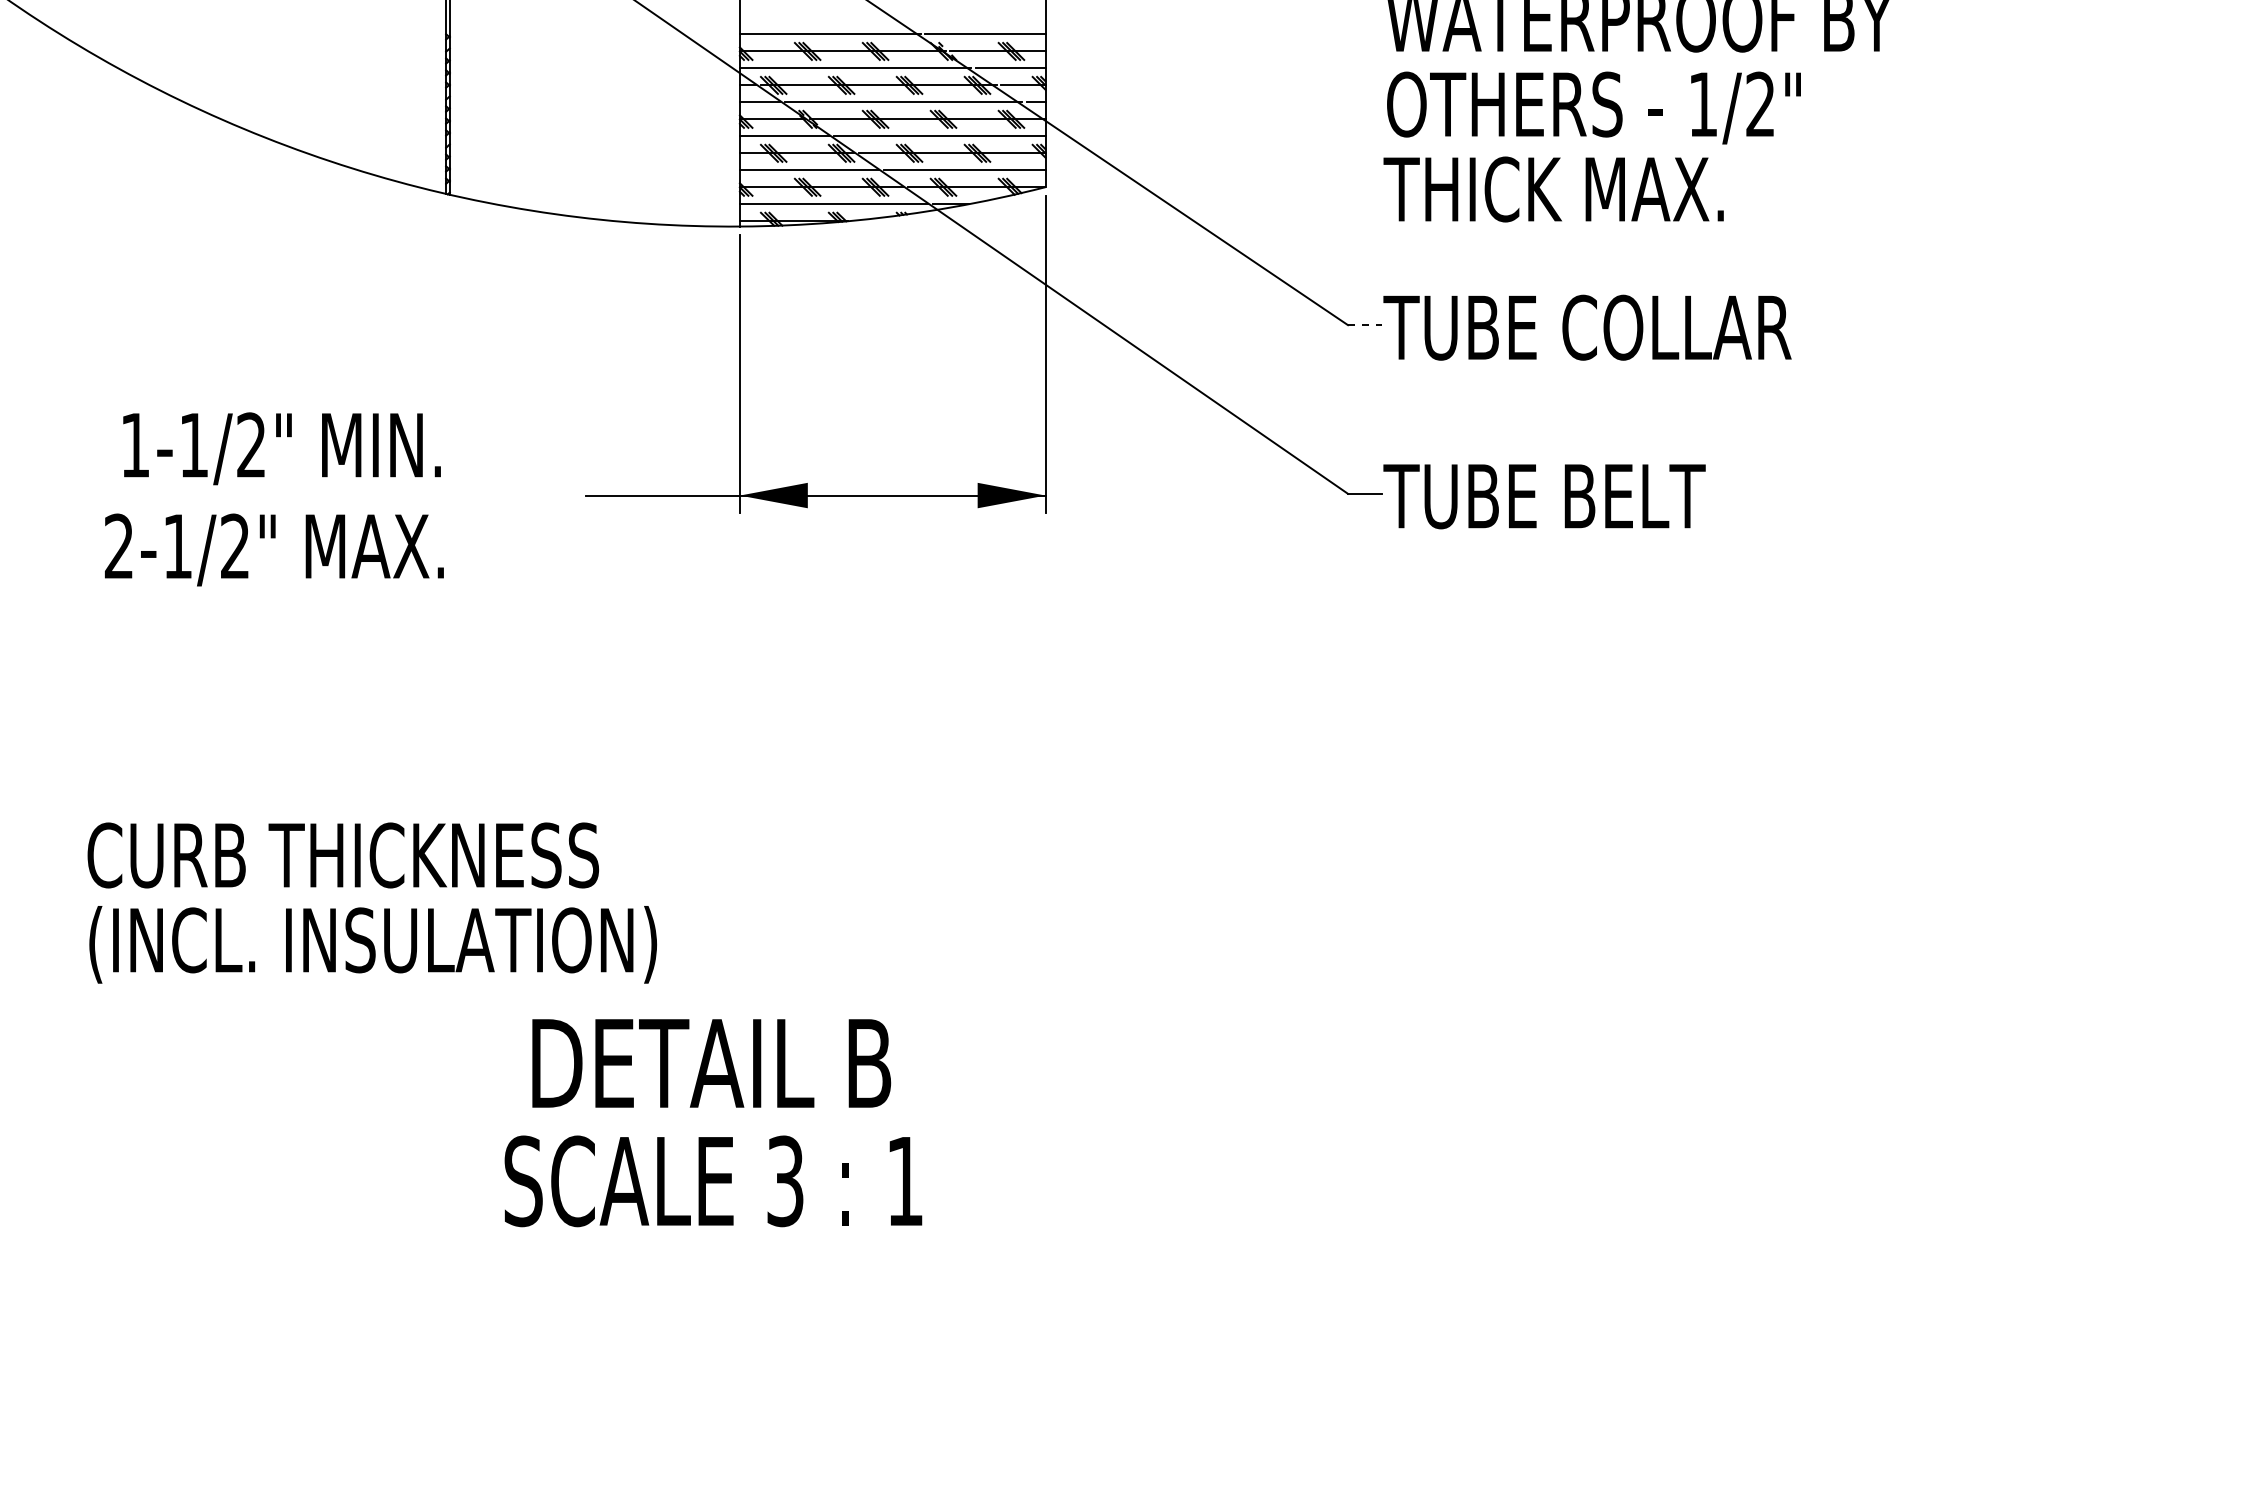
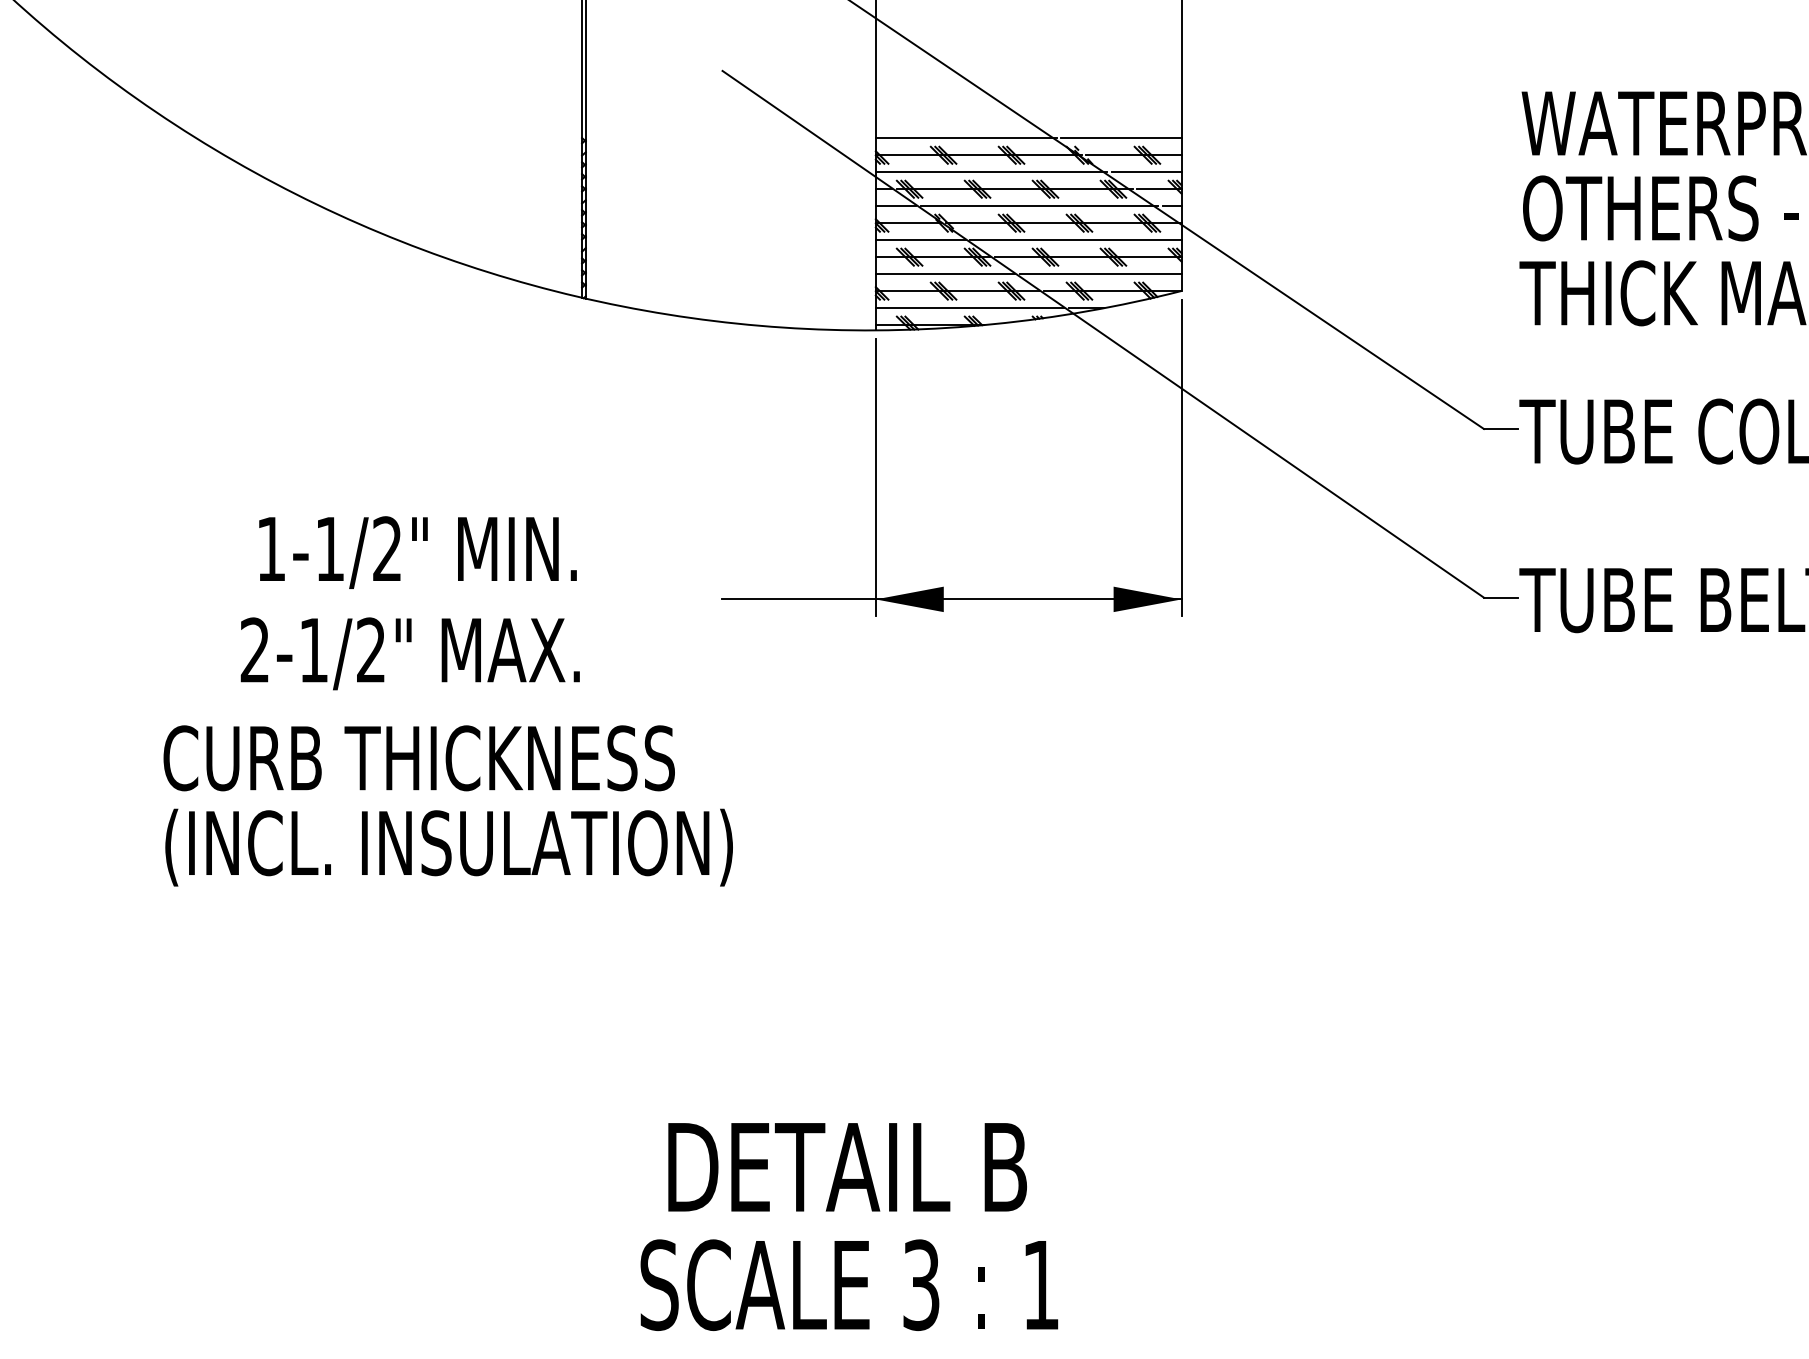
line: (1364, 325) -> (1500, 429), dashed -> solid
part: (368, 908) -> (444, 811), moved

